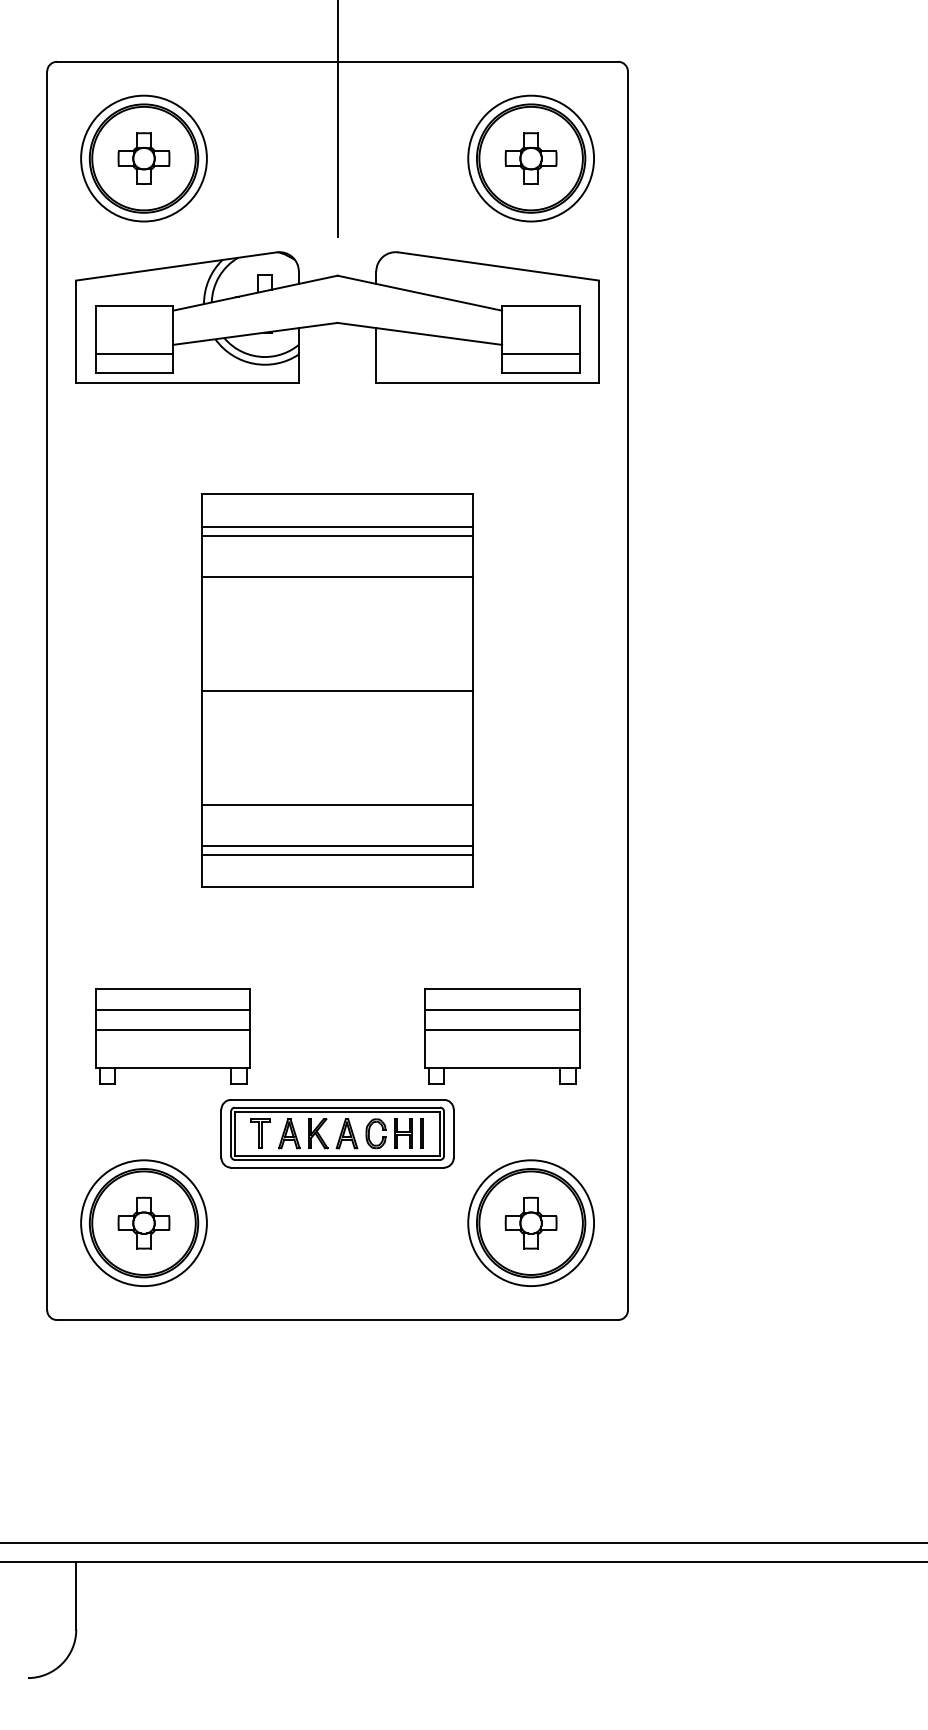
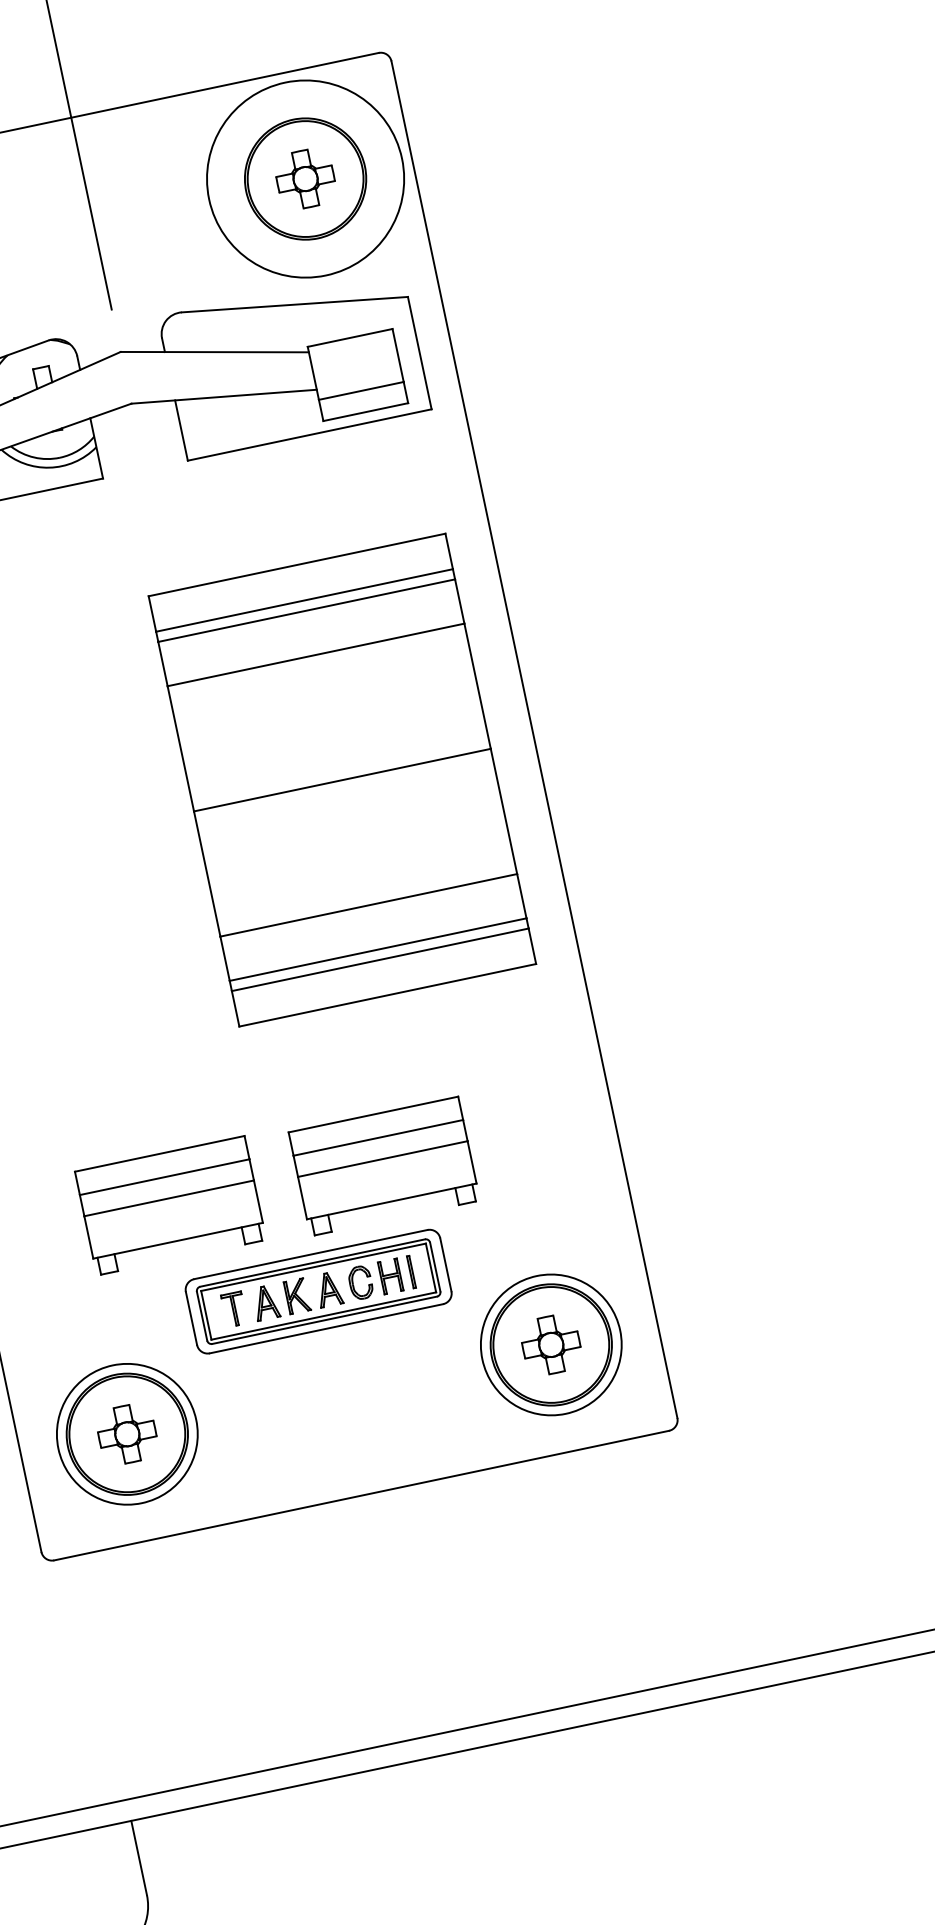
circle: (531, 158) -> (305, 178), size x1.4
part: (337, 690) -> (342, 779), moved
part: (172, 1036) -> (170, 1205), moved
part: (502, 1036) -> (384, 1166), moved

